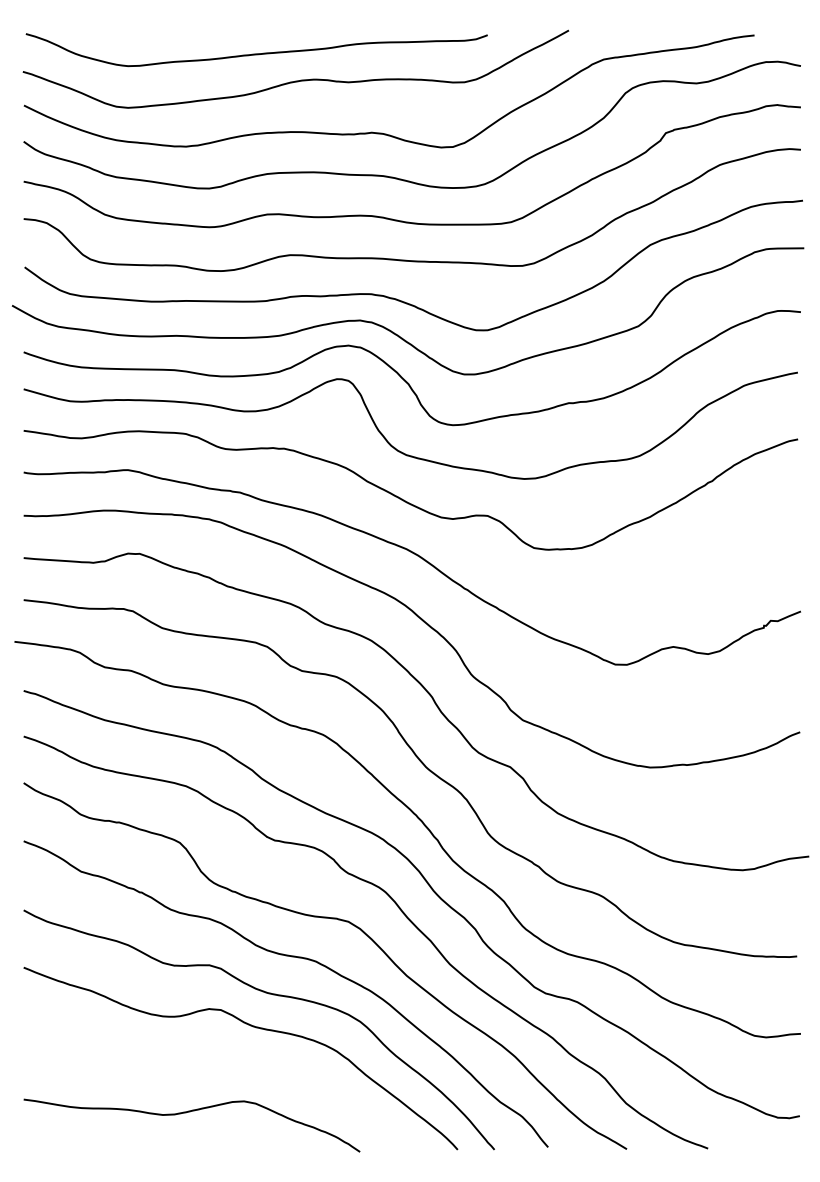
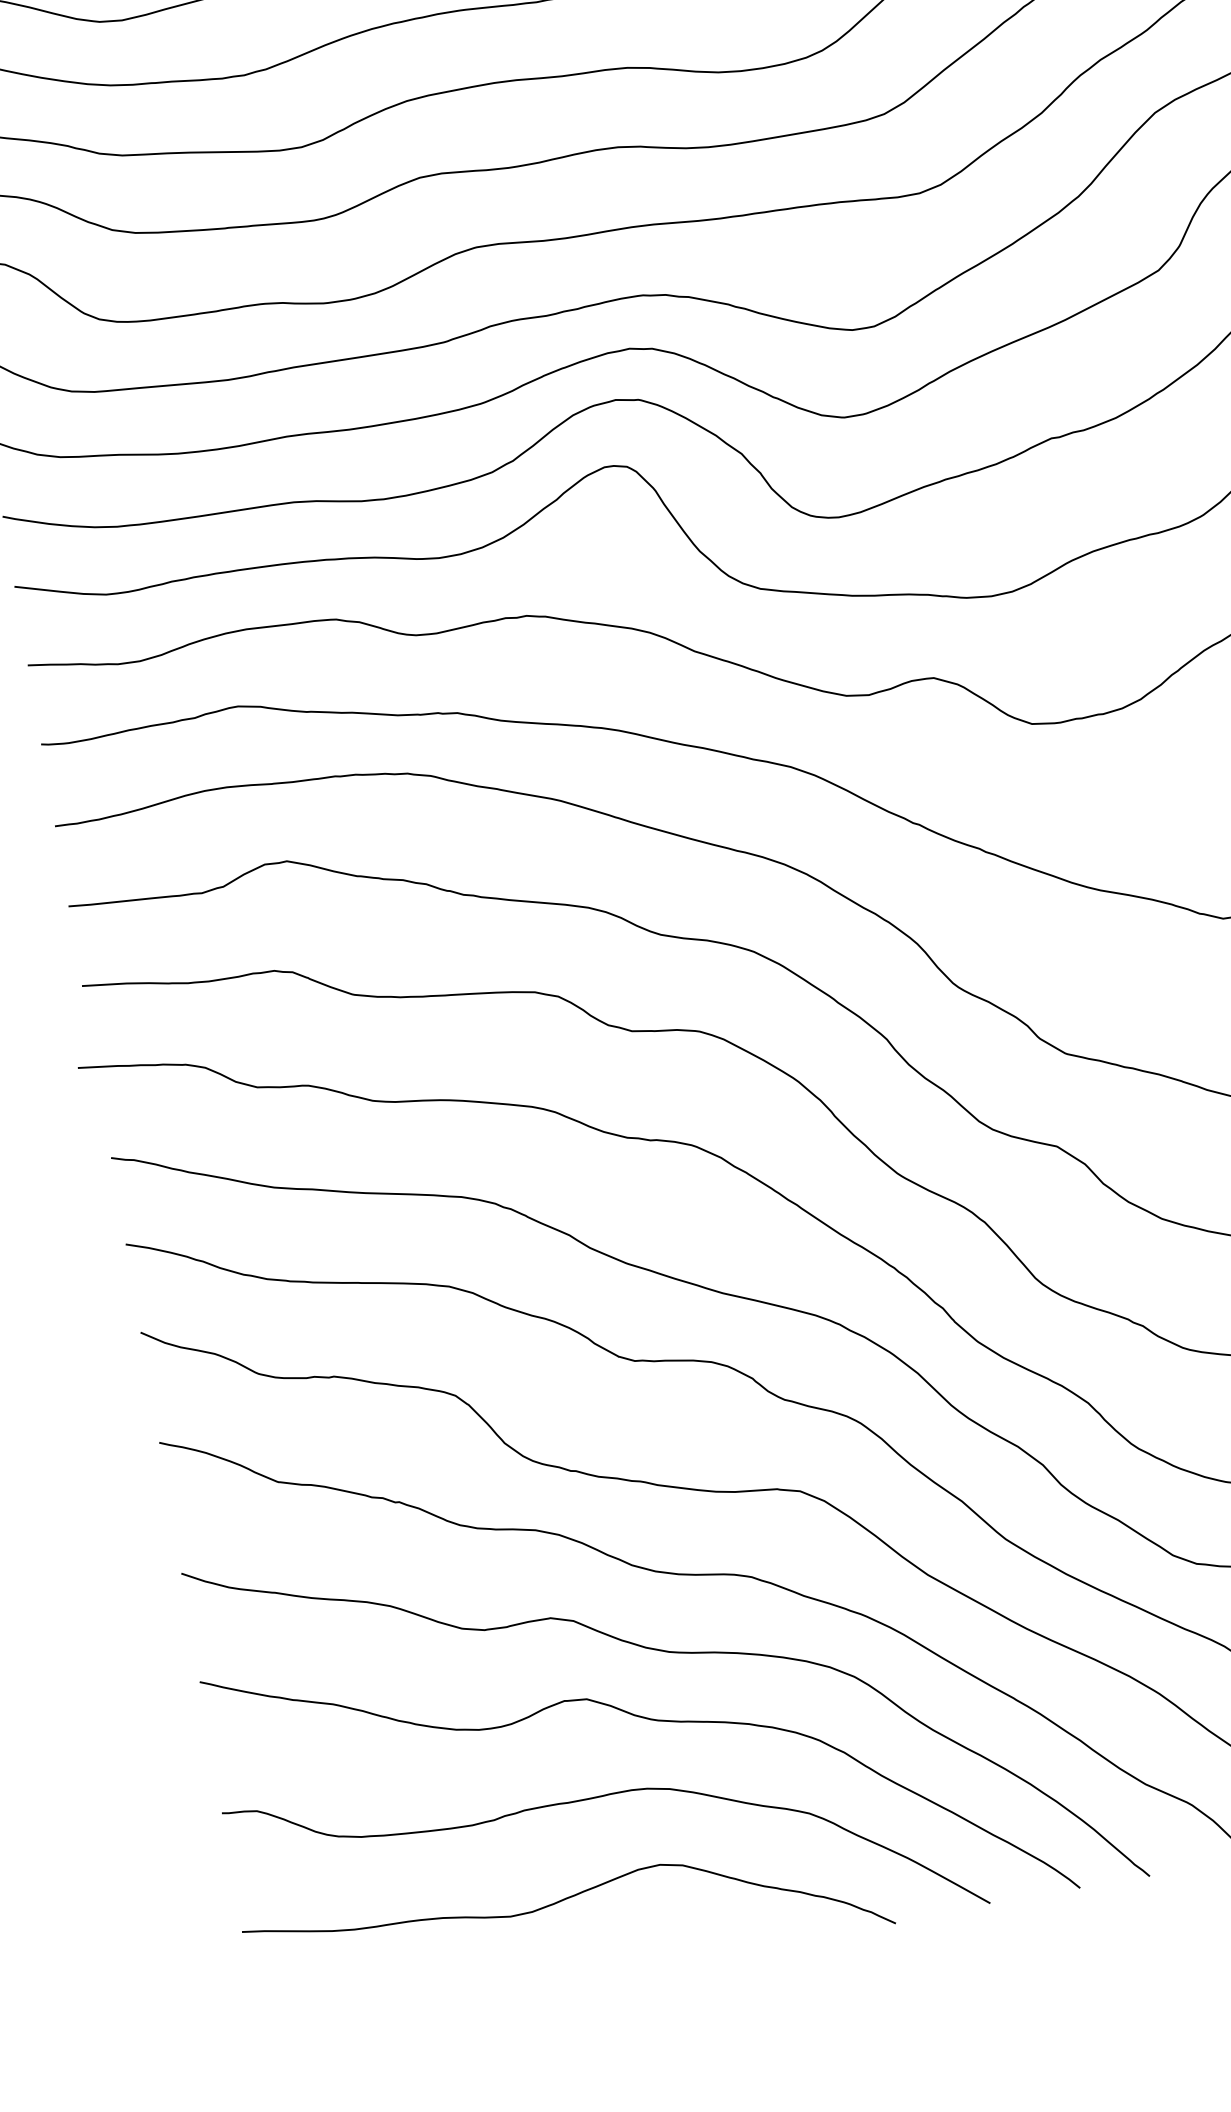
curve: (216, 1062) -> (595, 1800), added

